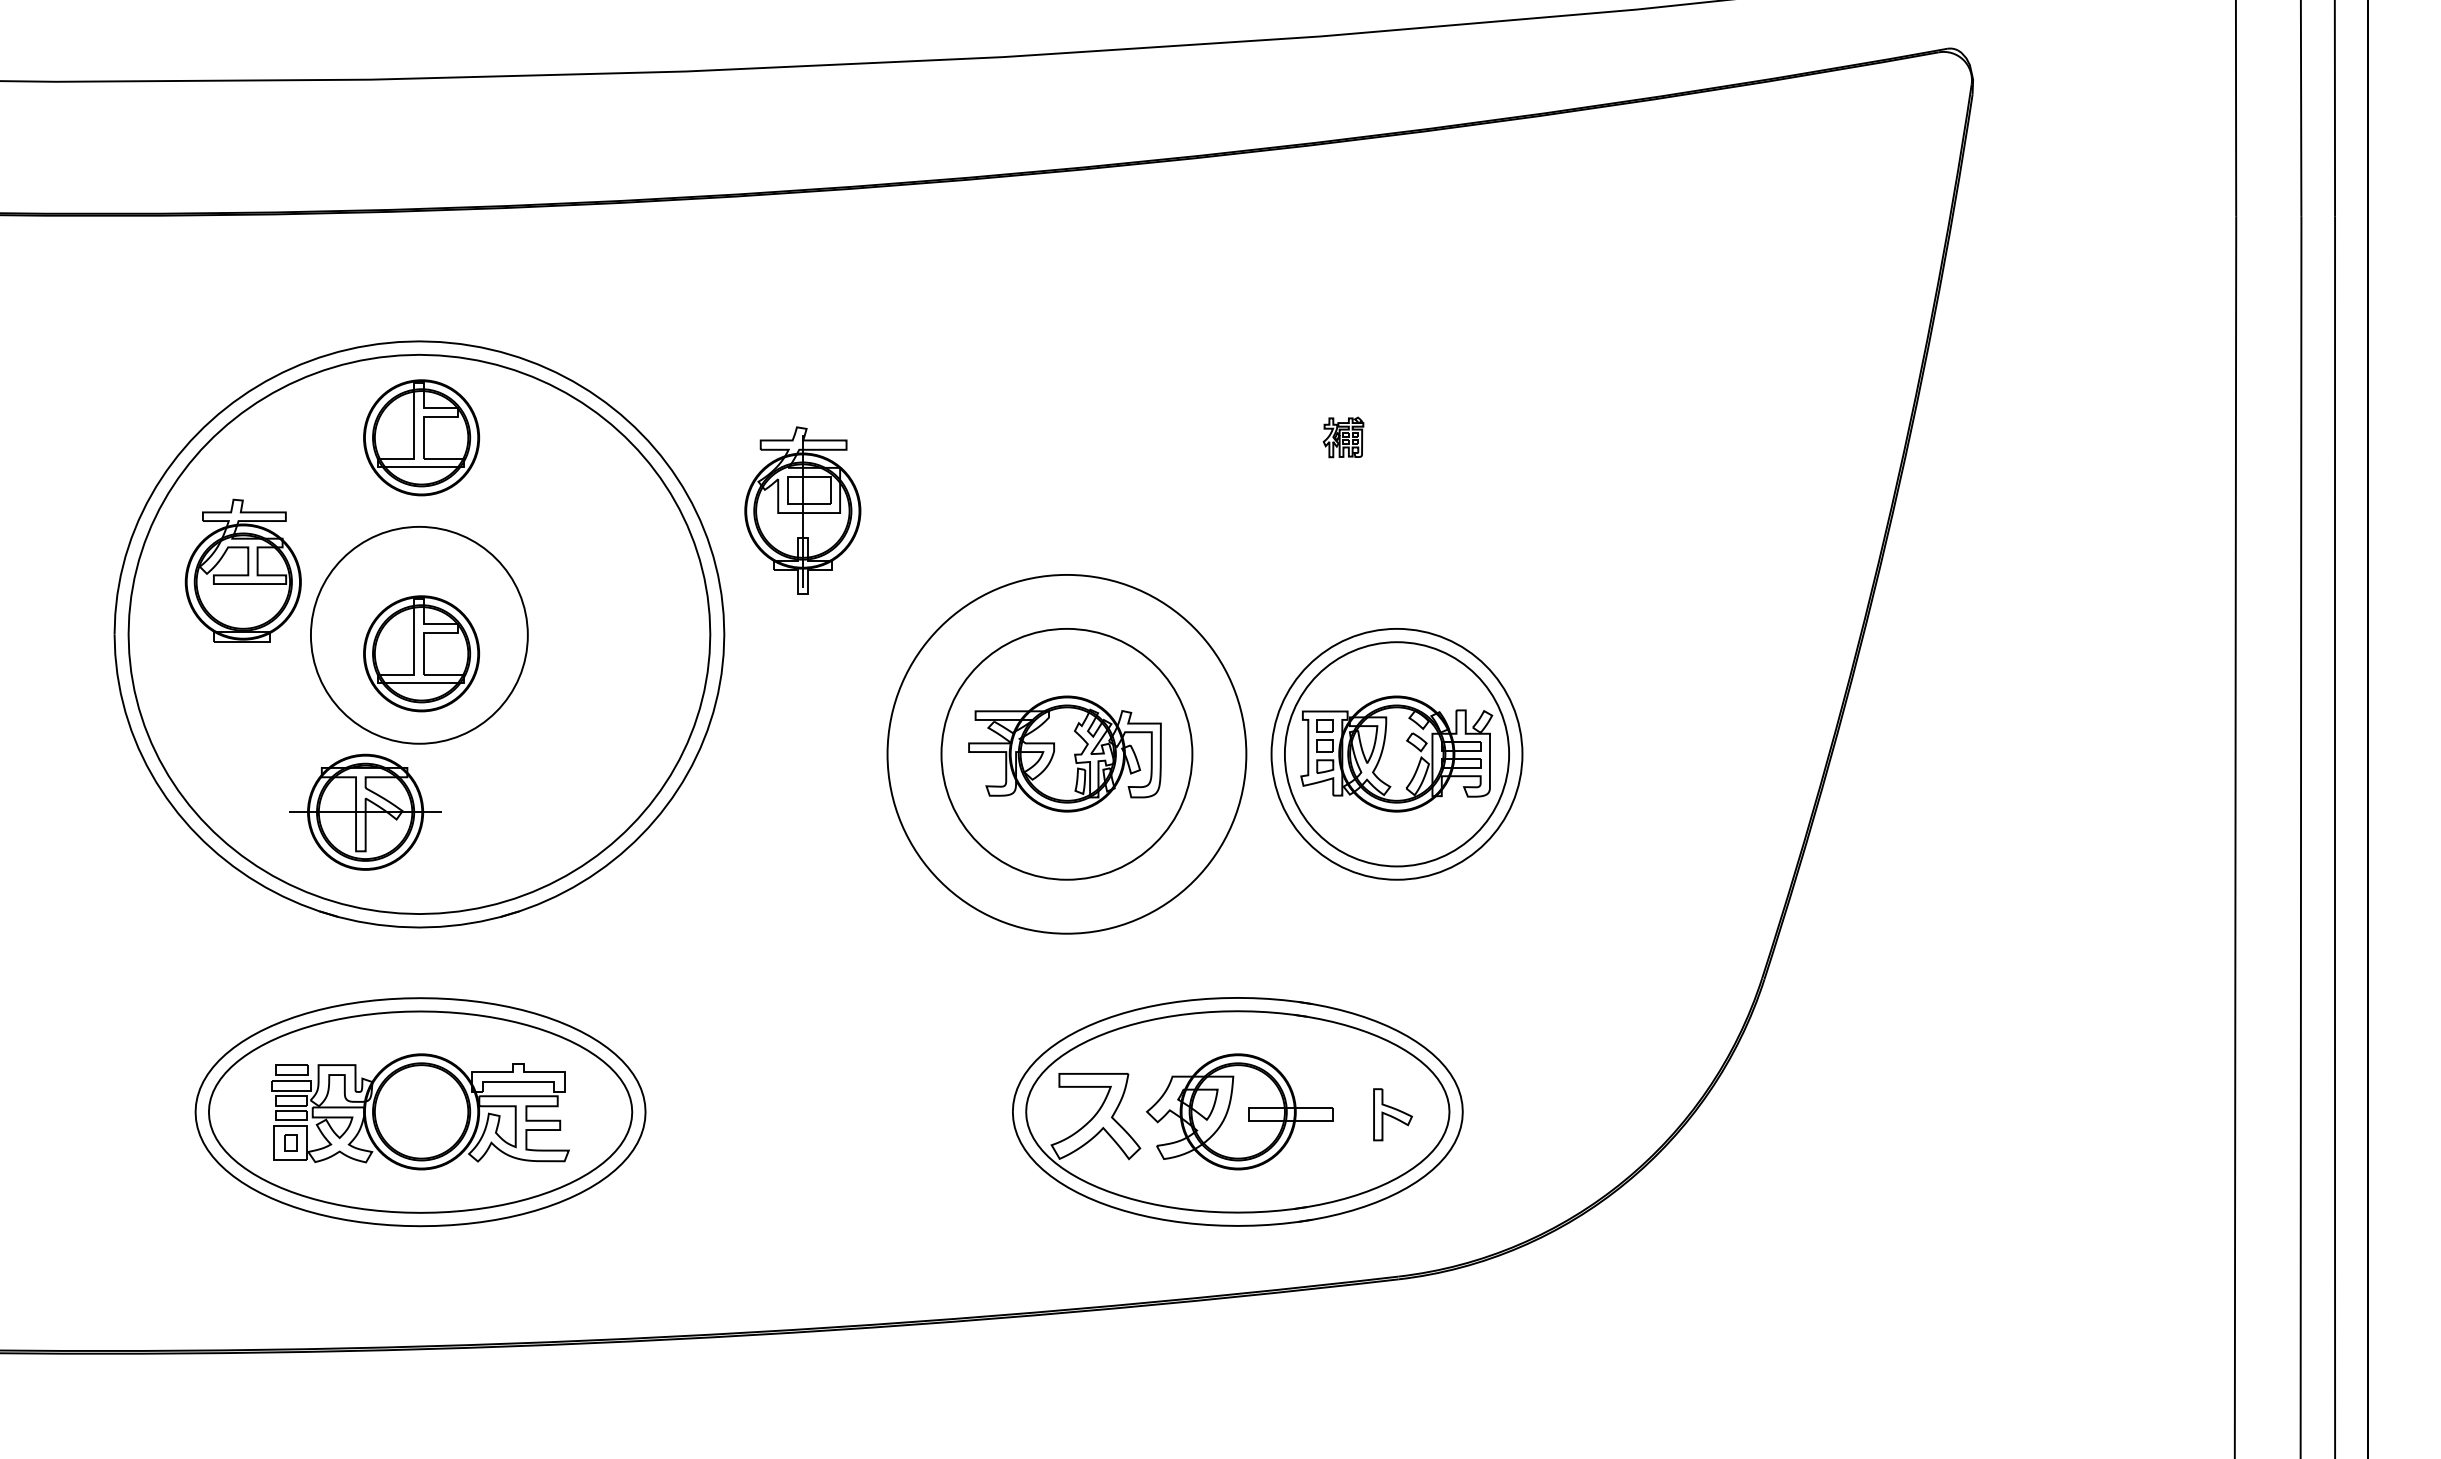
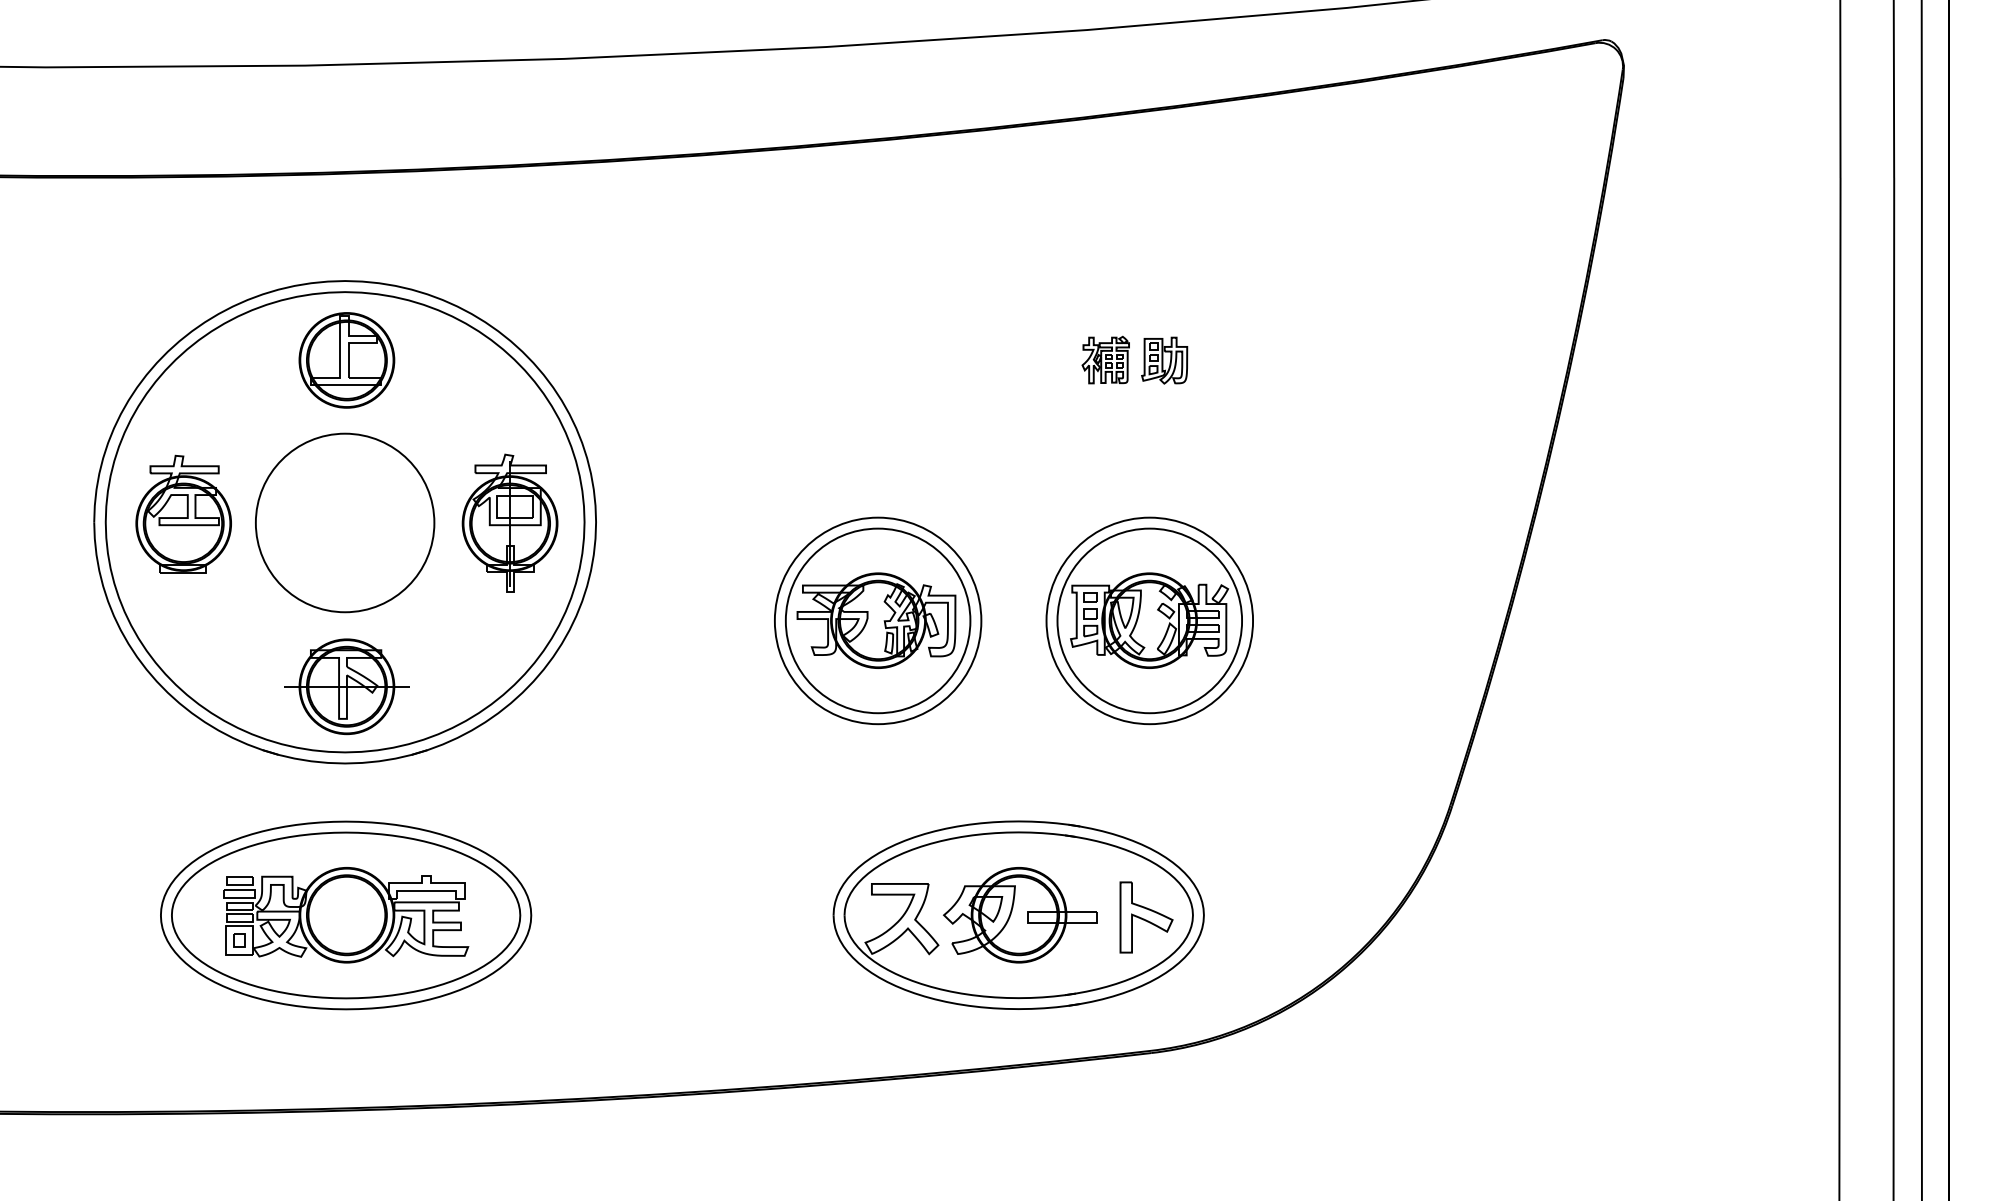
part: (1343, 437) -> (1105, 360), size x1.43
part: (1414, 438) -> (1164, 360), added
part: (802, 510) -> (509, 523), moved
part: (242, 570) -> (183, 514), moved
part: (421, 653) -> (346, 537), removed
circle: (1066, 754) -> (877, 621), size x0.62
part: (365, 811) -> (346, 686), moved
part: (1392, 1114) -> (1146, 917), size x1.67

